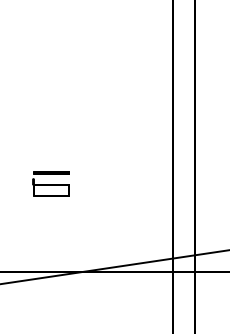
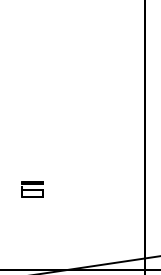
part: (50, 184) -> (31, 189), size x0.62

